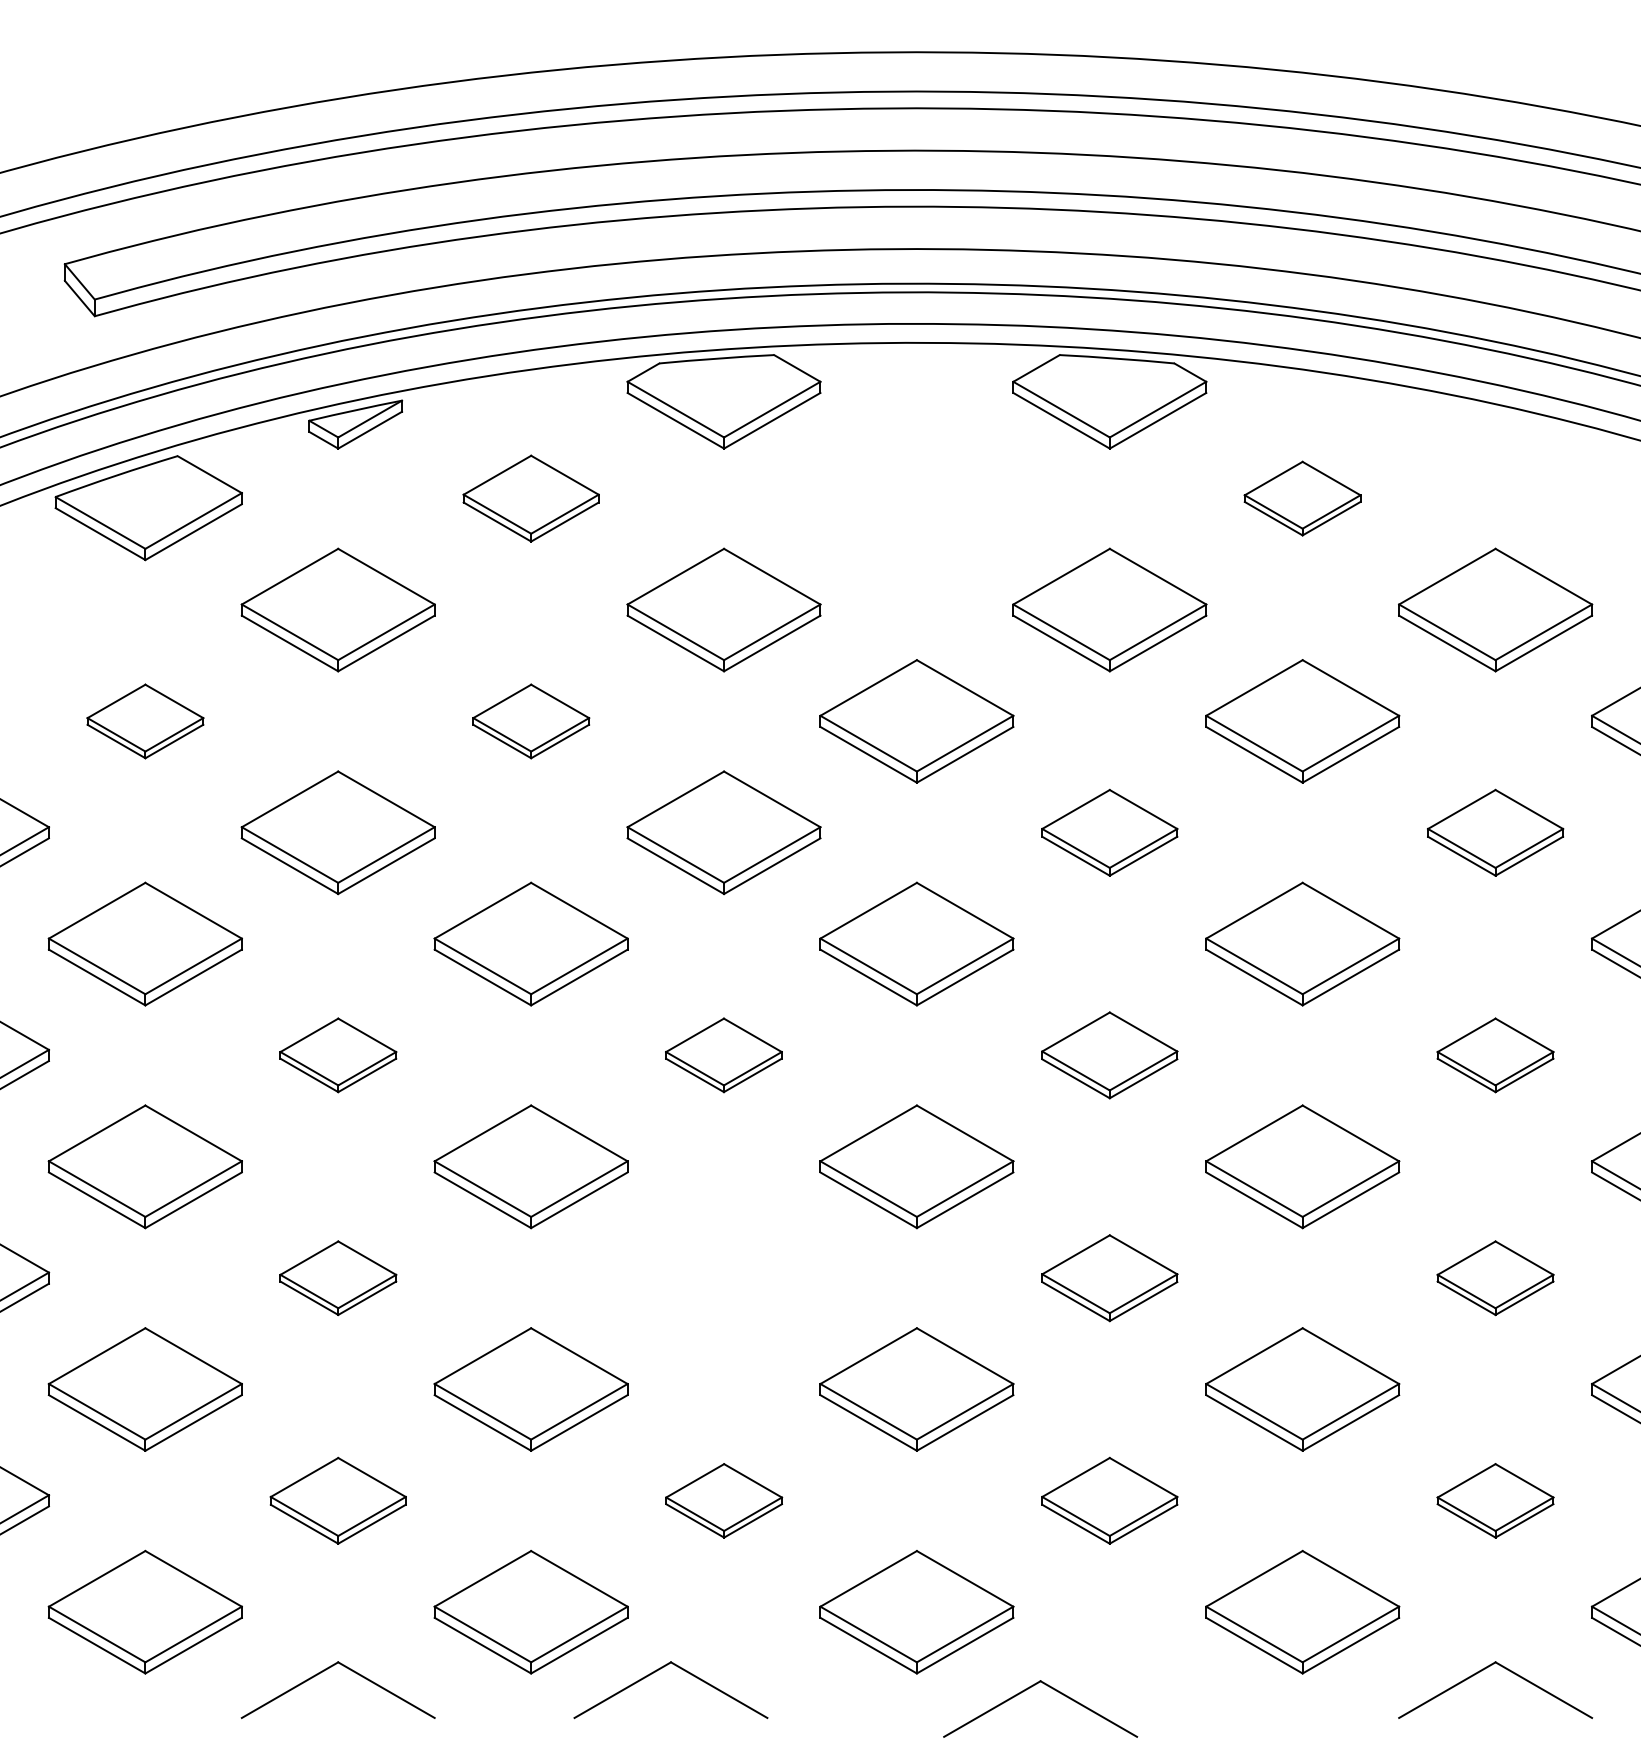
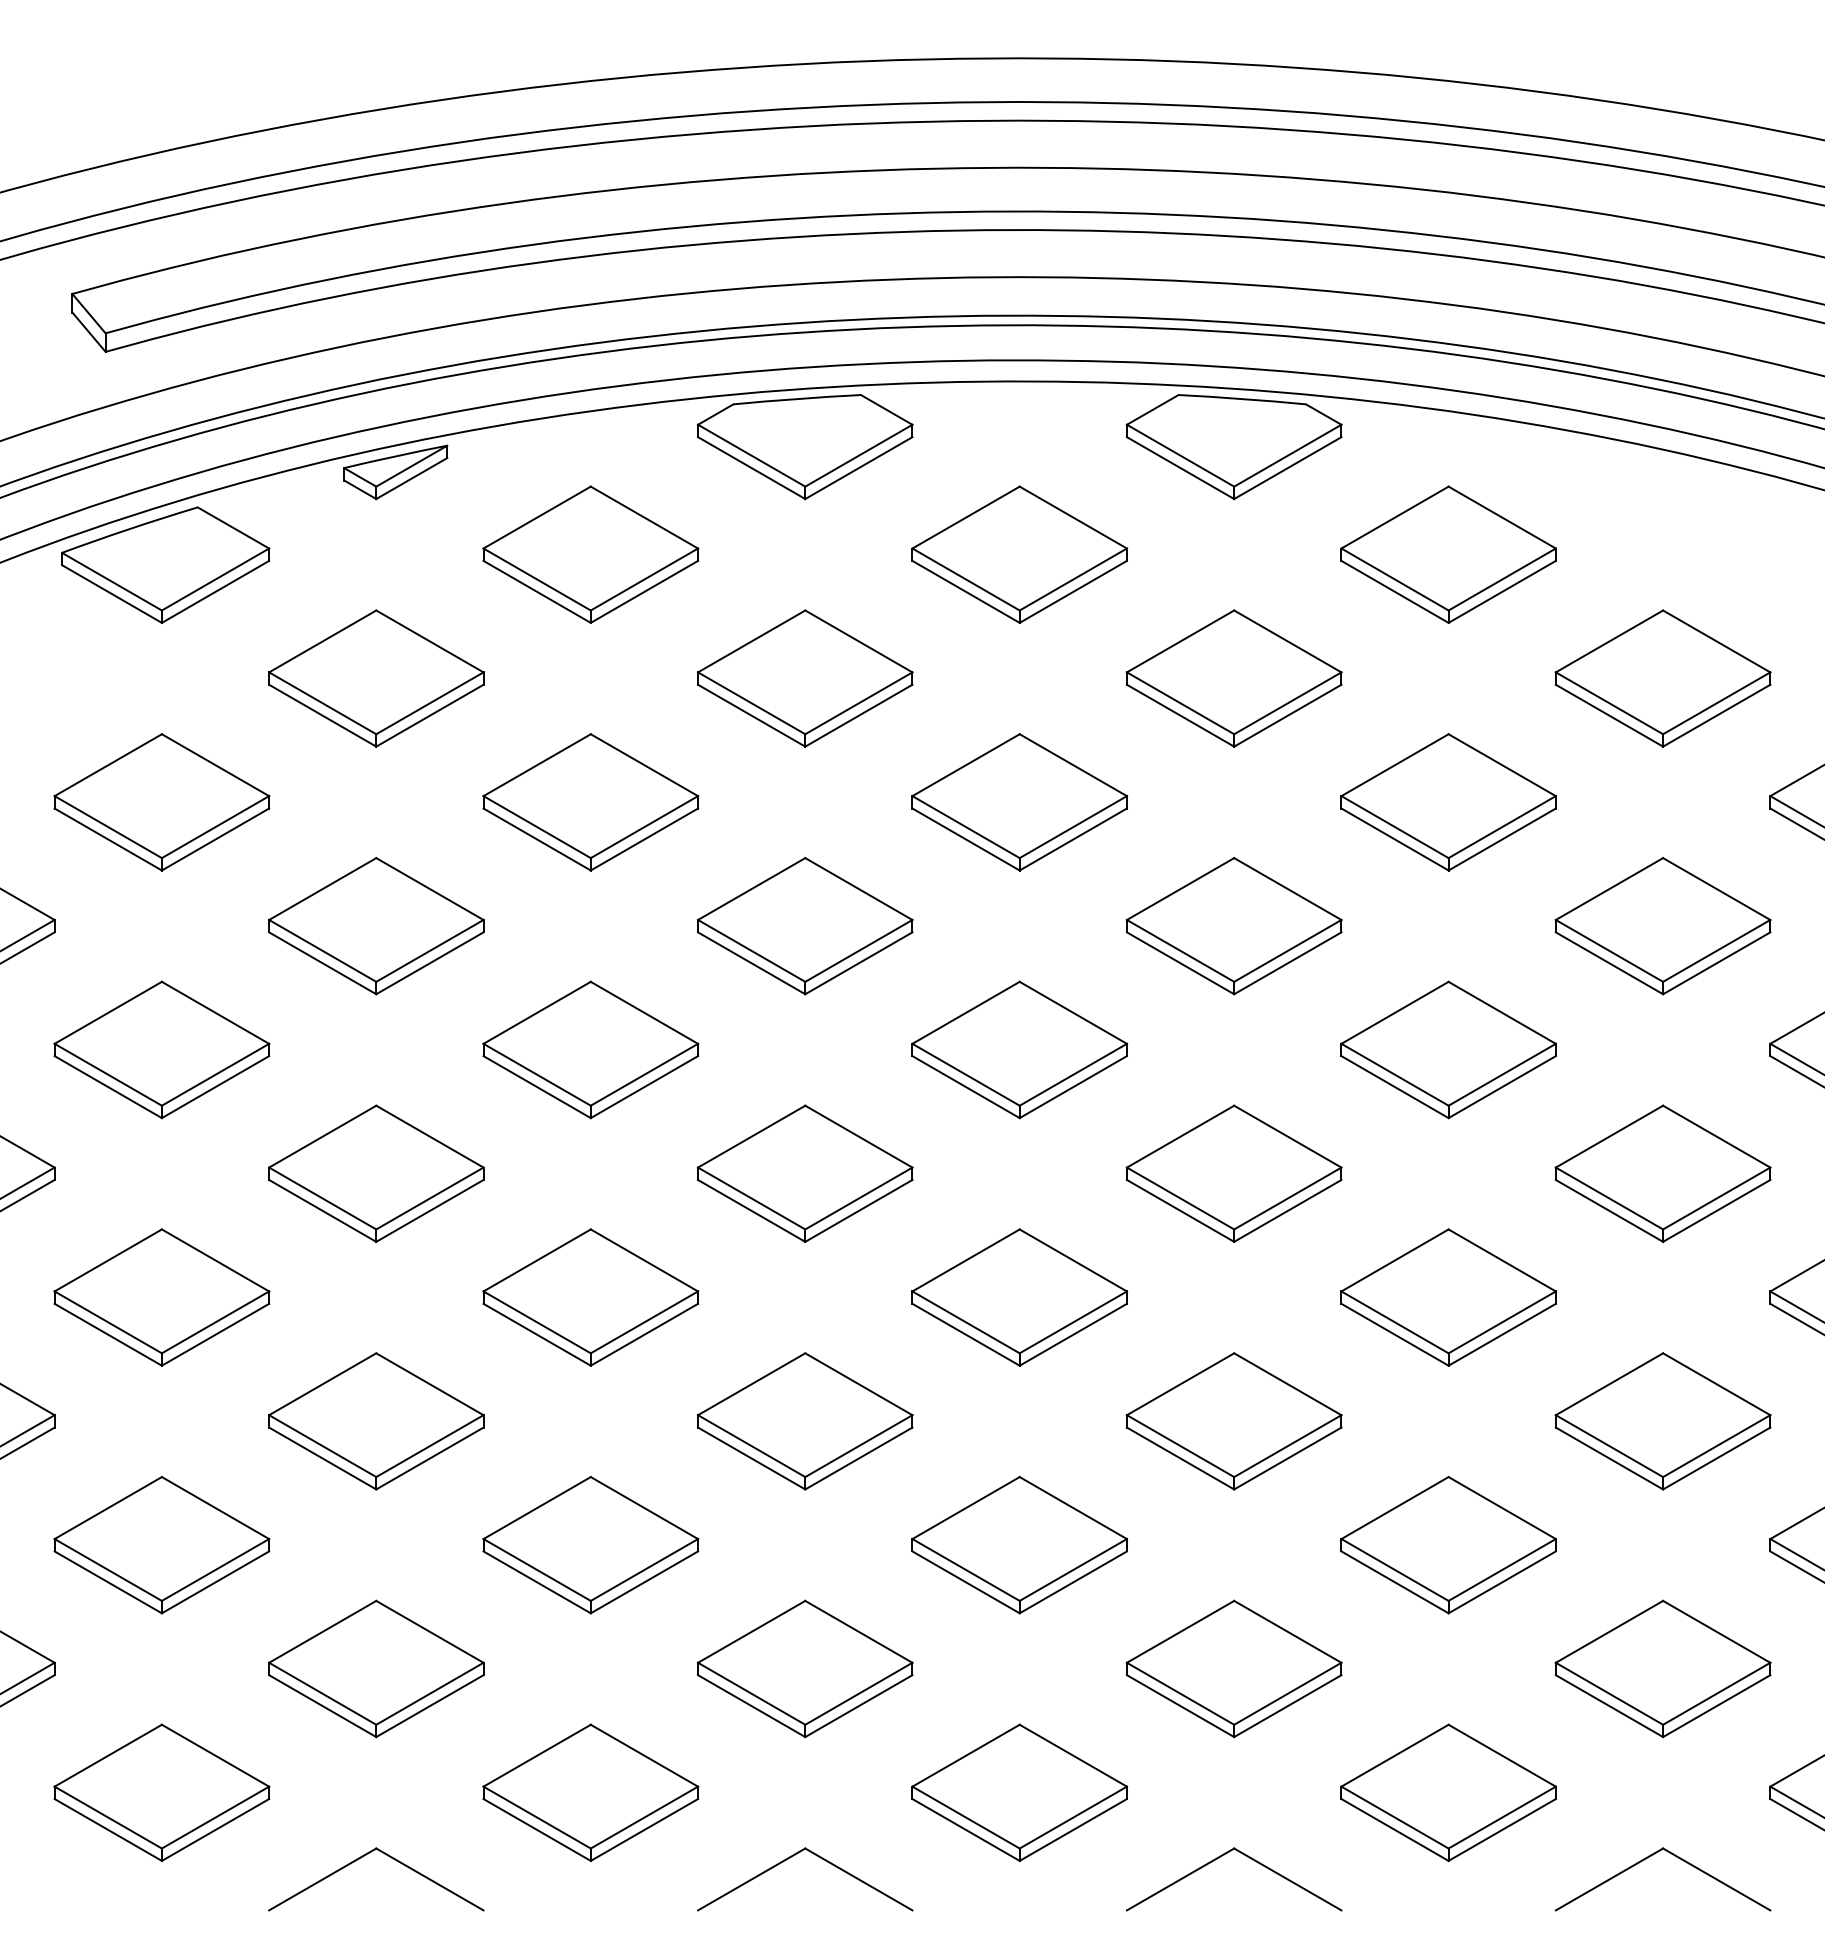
part: (530, 498) -> (590, 554), size x1.43
part: (916, 498) -> (1019, 554), added
part: (1302, 498) -> (1448, 554), size x1.67
part: (145, 721) -> (161, 802), size x1.67
part: (530, 721) -> (590, 802), size x1.67
part: (1109, 833) -> (1233, 926), size x1.43
part: (1495, 833) -> (1662, 926), size x1.43
part: (338, 1055) -> (376, 1173), size x1.67
part: (723, 1055) -> (804, 1173), size x1.67
part: (1109, 1055) -> (1233, 1173), size x1.43
part: (1495, 1055) -> (1662, 1173), size x1.67
part: (338, 1278) -> (376, 1421), size x1.67
part: (724, 1278) -> (805, 1421), added
part: (1109, 1278) -> (1233, 1421), size x1.43
part: (1495, 1278) -> (1662, 1421), size x1.67
part: (338, 1500) -> (376, 1668), size x1.43
part: (724, 1500) -> (805, 1668), size x1.67
part: (1109, 1500) -> (1233, 1668), size x1.43
part: (1495, 1500) -> (1662, 1668), size x1.67
part: (681, 1669) -> (816, 1856), moved
part: (1050, 1688) -> (1245, 1856), moved

